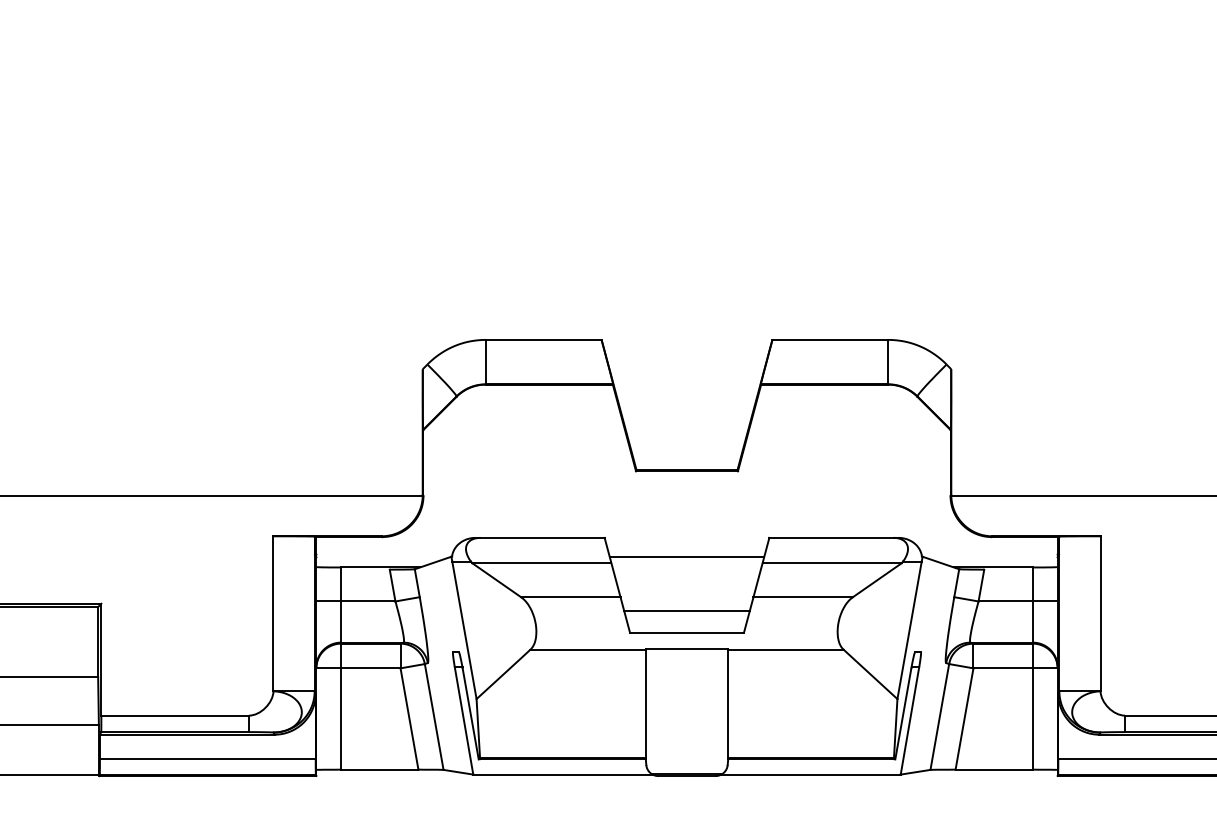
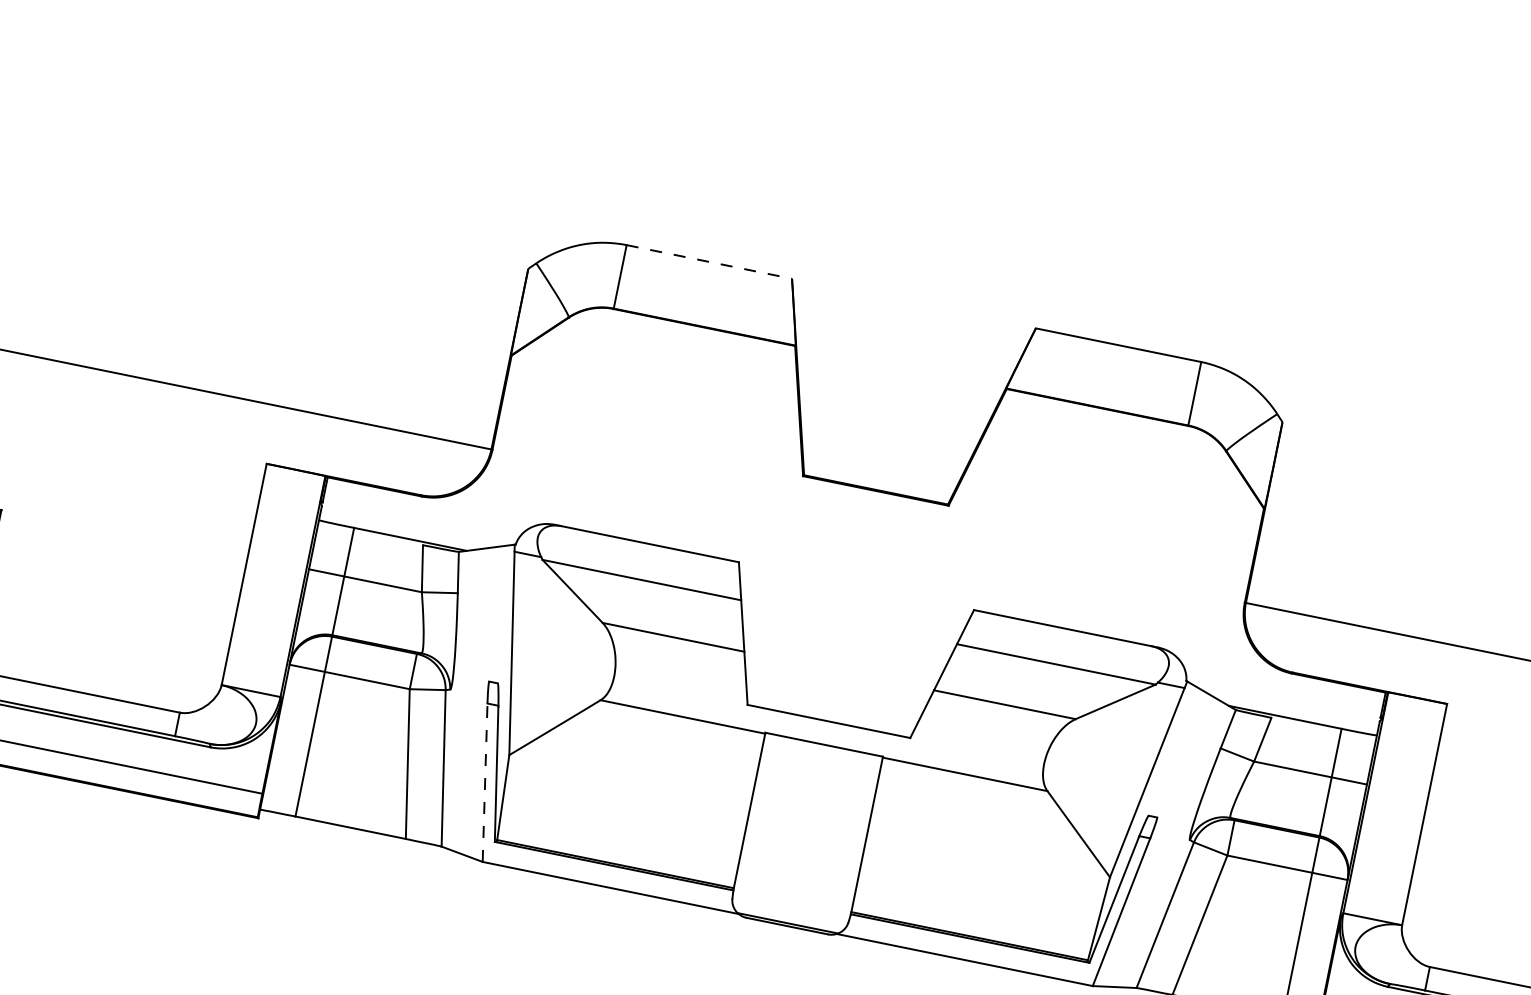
line: (543, 339) -> (709, 261), solid -> dashed
line: (686, 556) -> (850, 612), removed
line: (686, 611) -> (834, 691), removed
line: (463, 720) -> (484, 781), solid -> dashed

